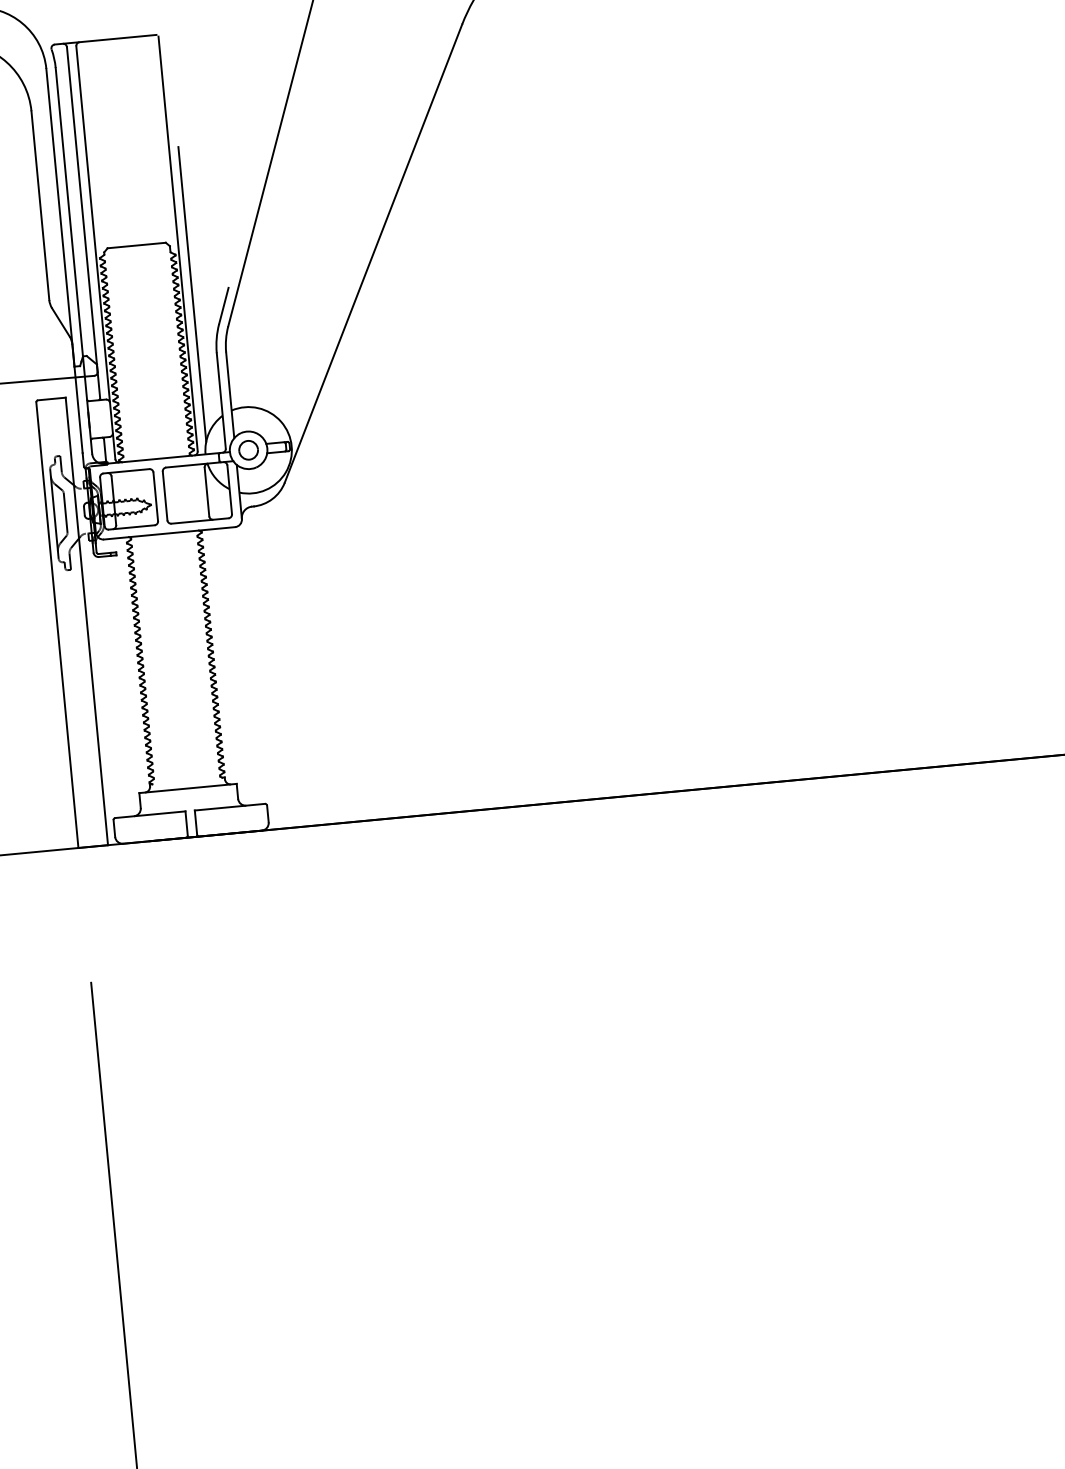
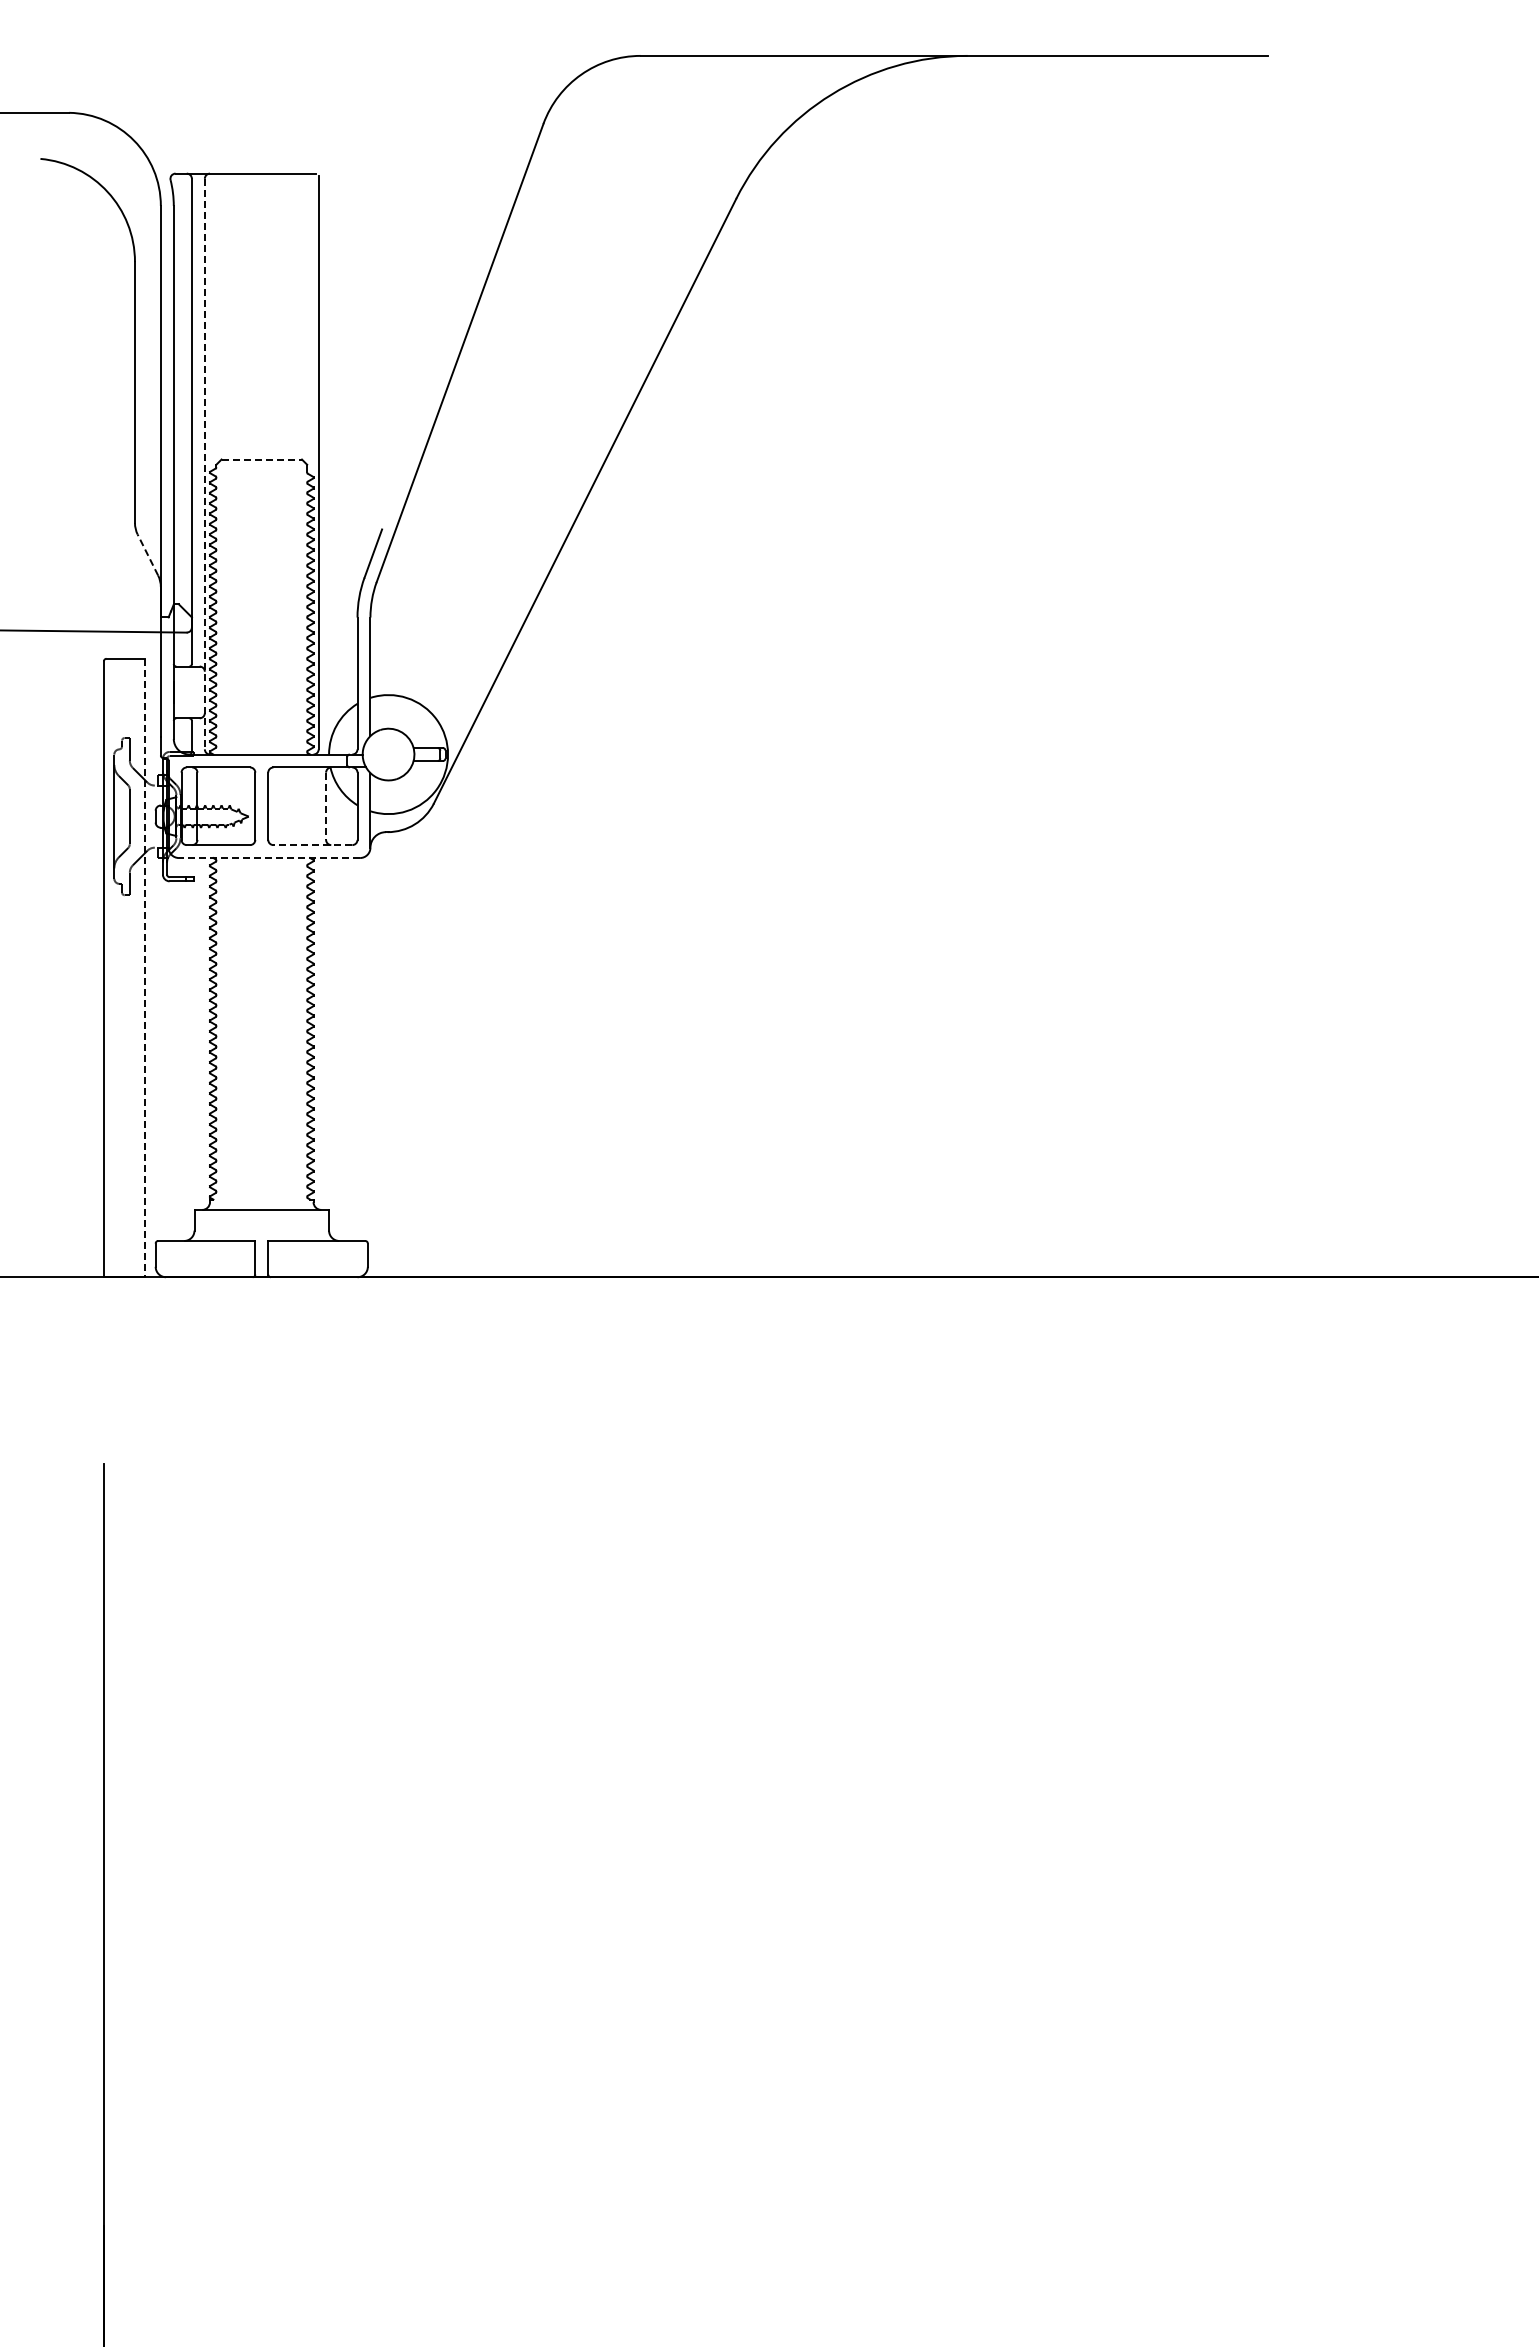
line: (137, 245) -> (262, 459), solid -> dashed
line: (95, 253) -> (204, 464), solid -> dashed
line: (192, 294) -> (331, 533), removed
line: (60, 322) -> (147, 555), solid -> dashed
part: (248, 450) -> (388, 754), removed
line: (207, 492) -> (326, 806), solid -> dashed
line: (199, 521) -> (312, 845), solid -> dashed
line: (169, 533) -> (269, 858), solid -> dashed
line: (86, 621) -> (144, 968), solid -> dashed

